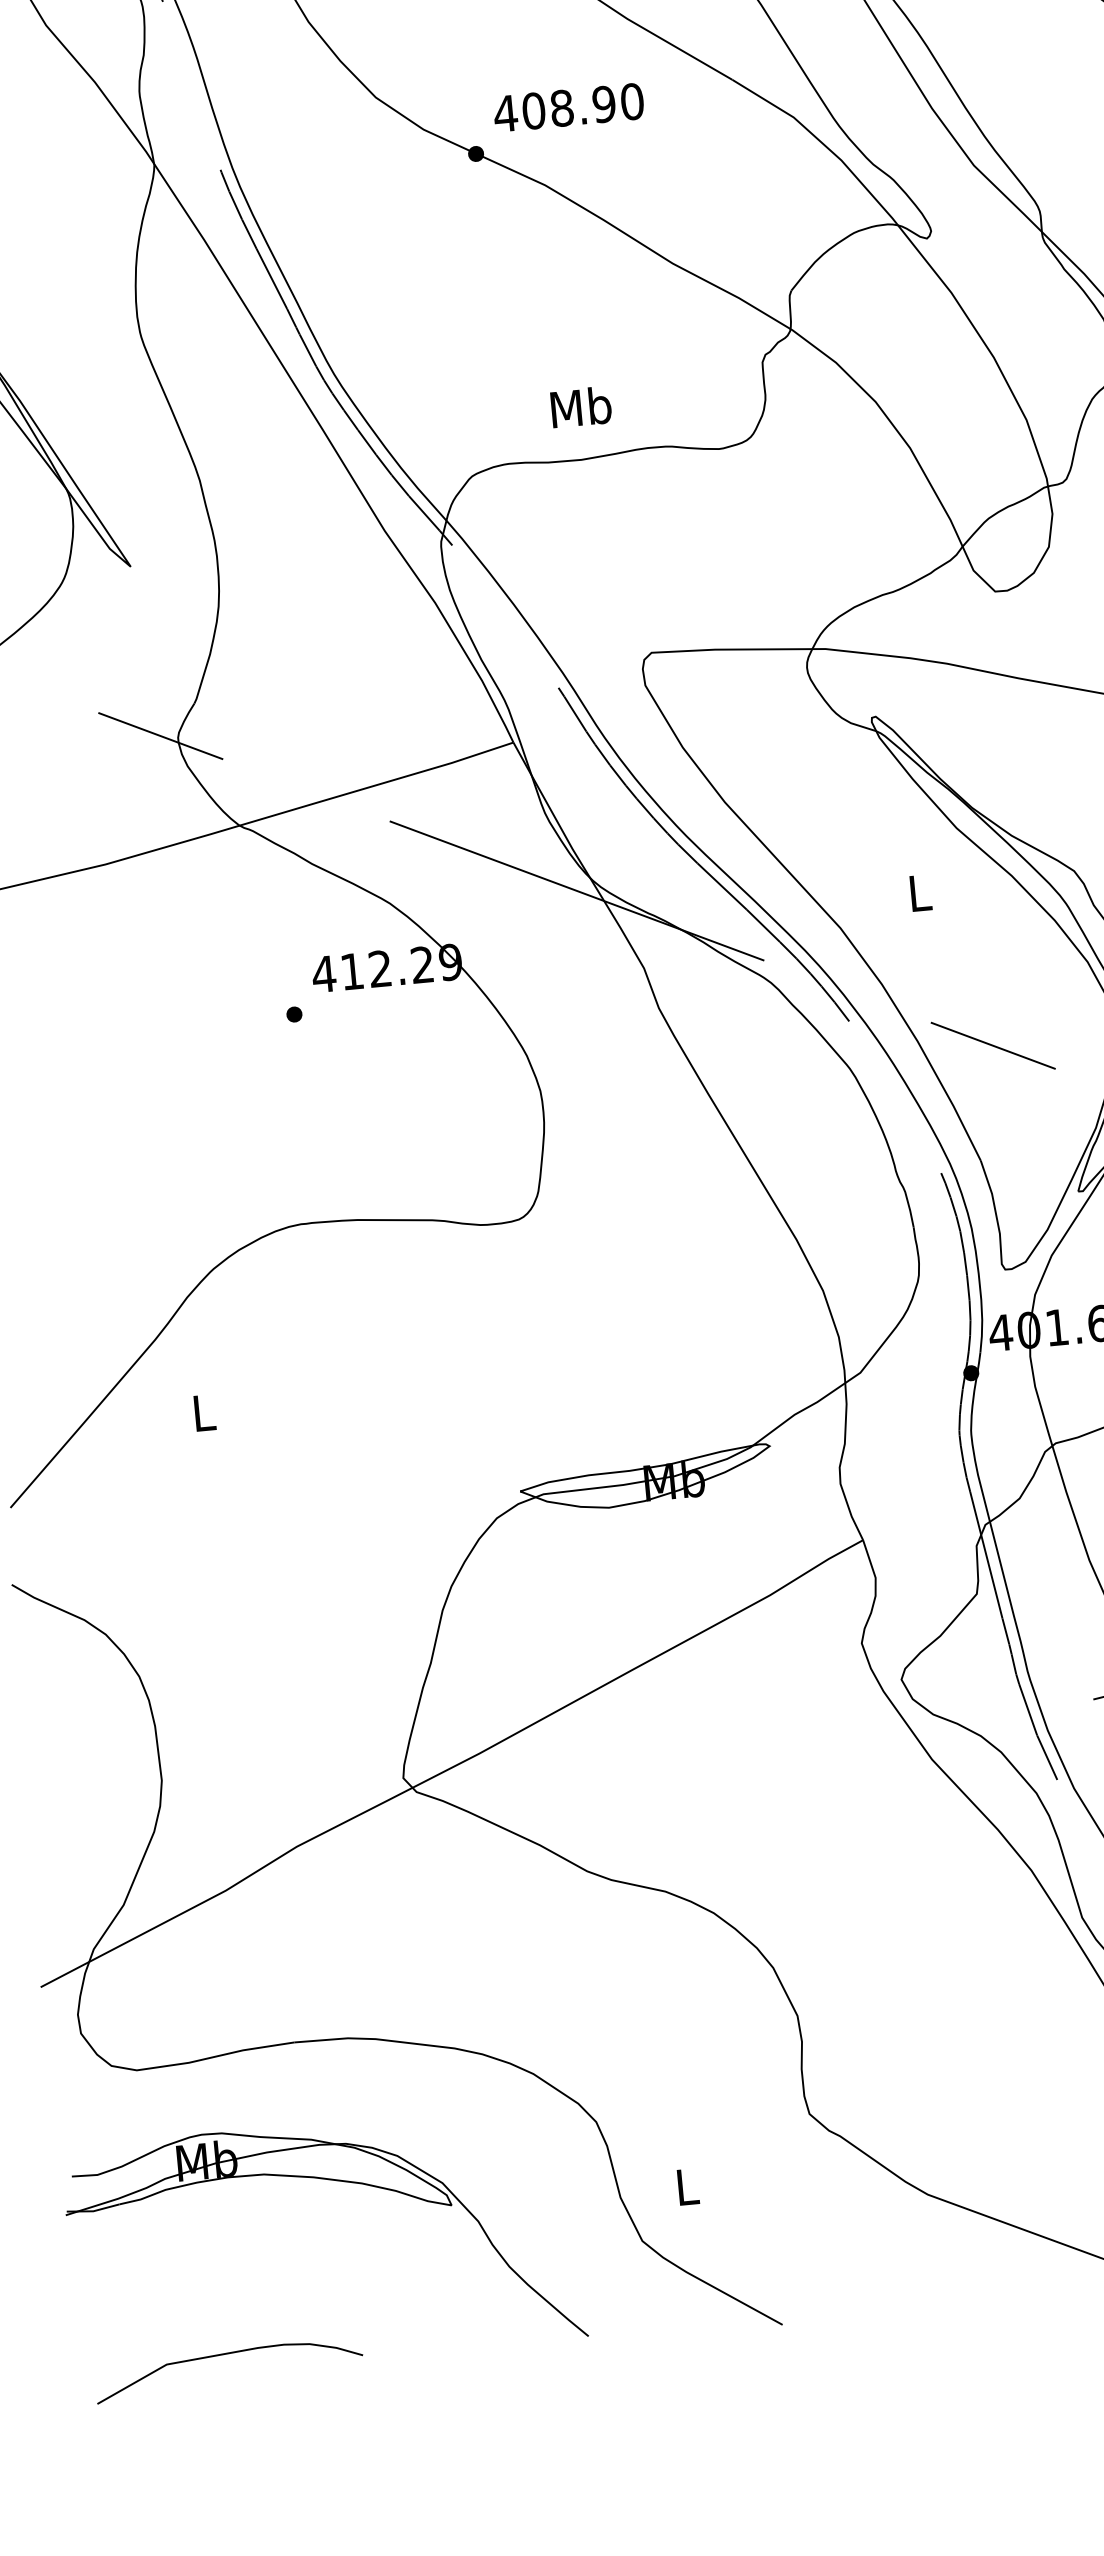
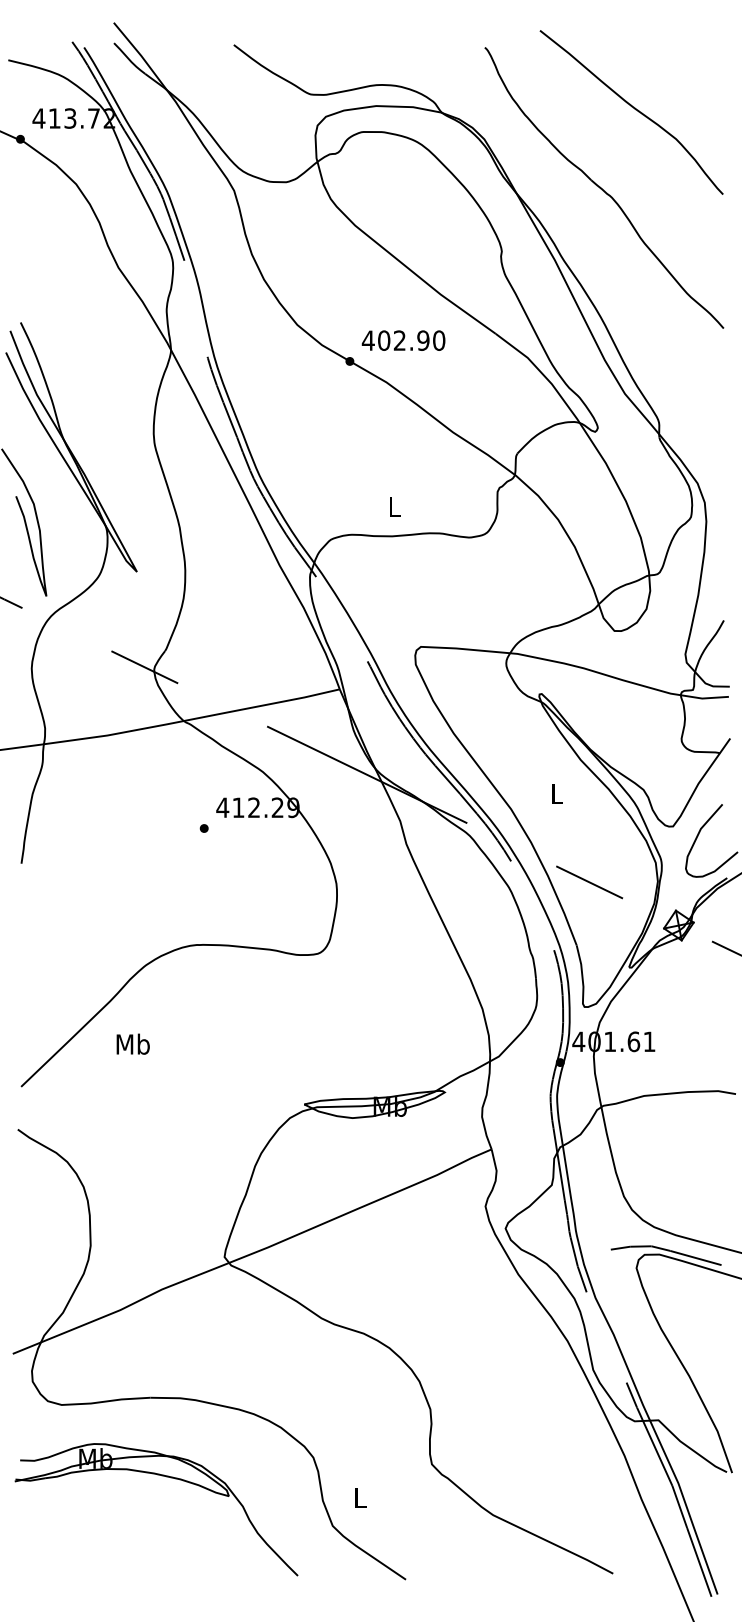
text: (561, 108) -> (399, 340), 408.90 -> 402.90
text: (580, 406) -> (394, 506), Mb -> L
text: (202, 1411) -> (132, 1043), L -> Mb
curve: (228, 2355) -> (97, 1567), removed

